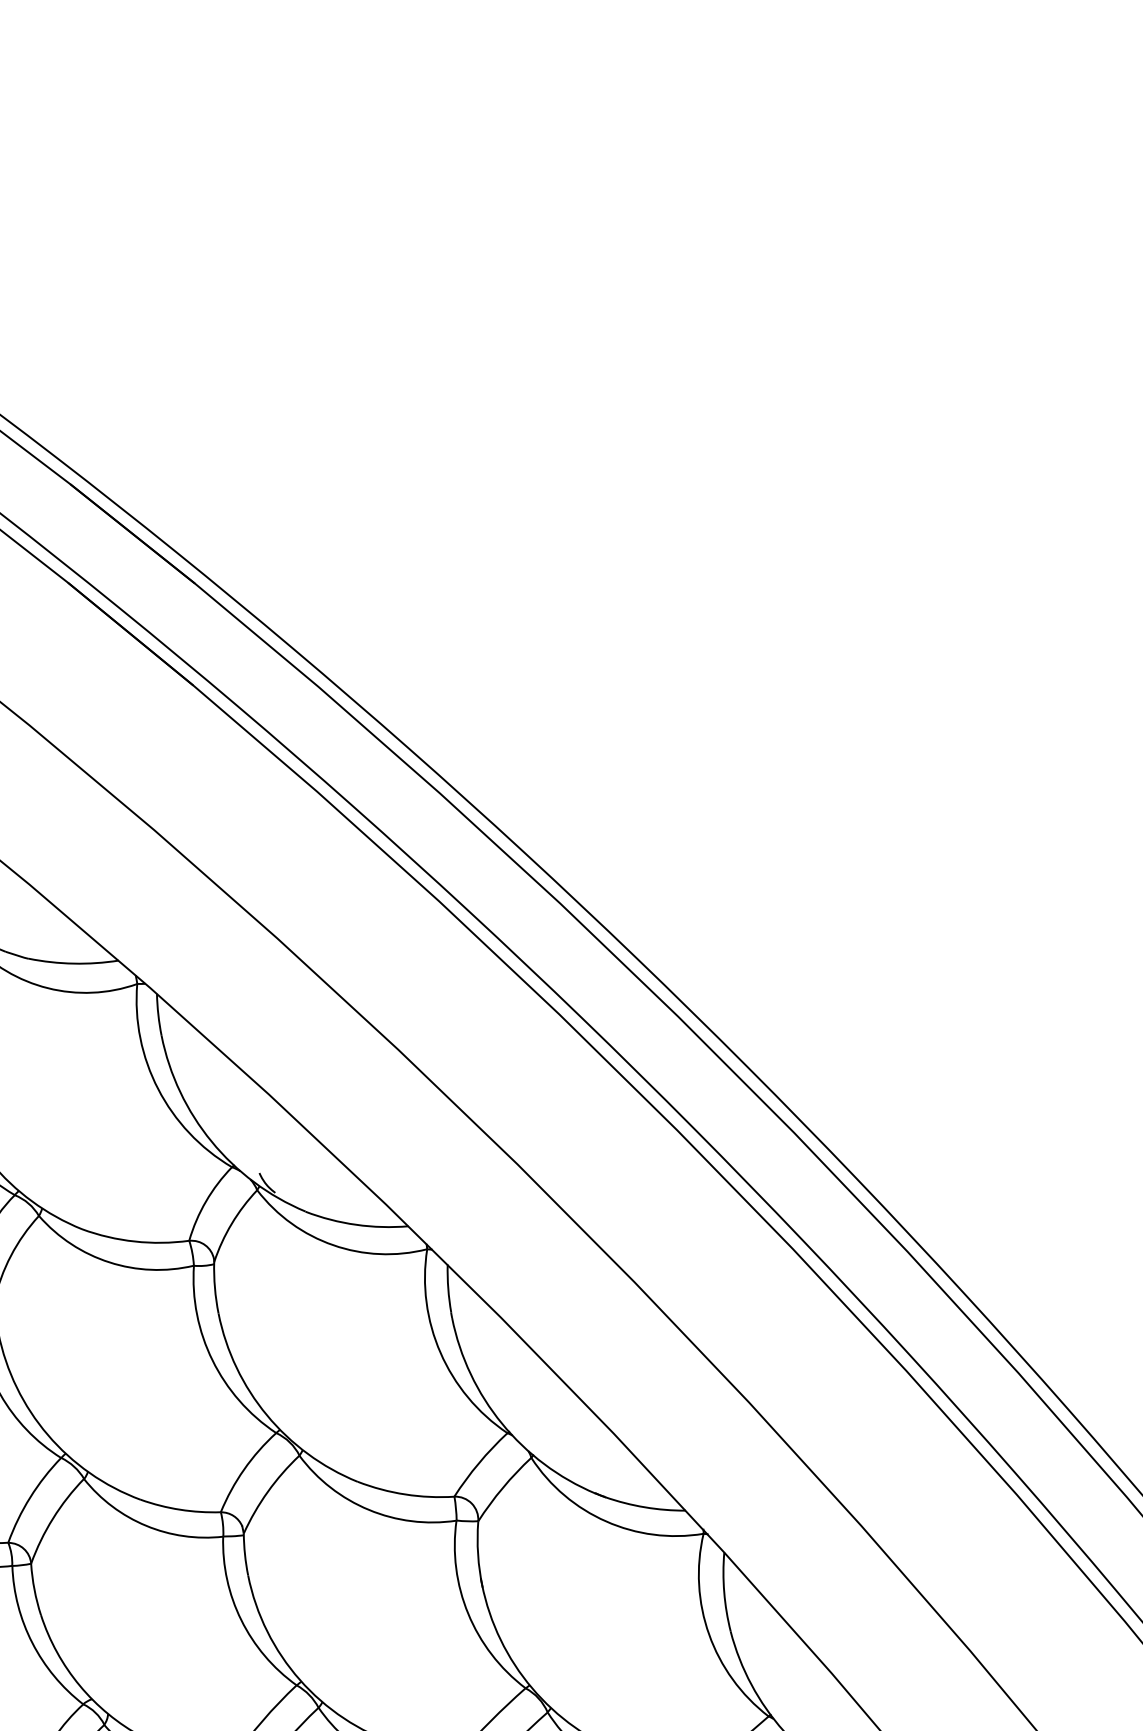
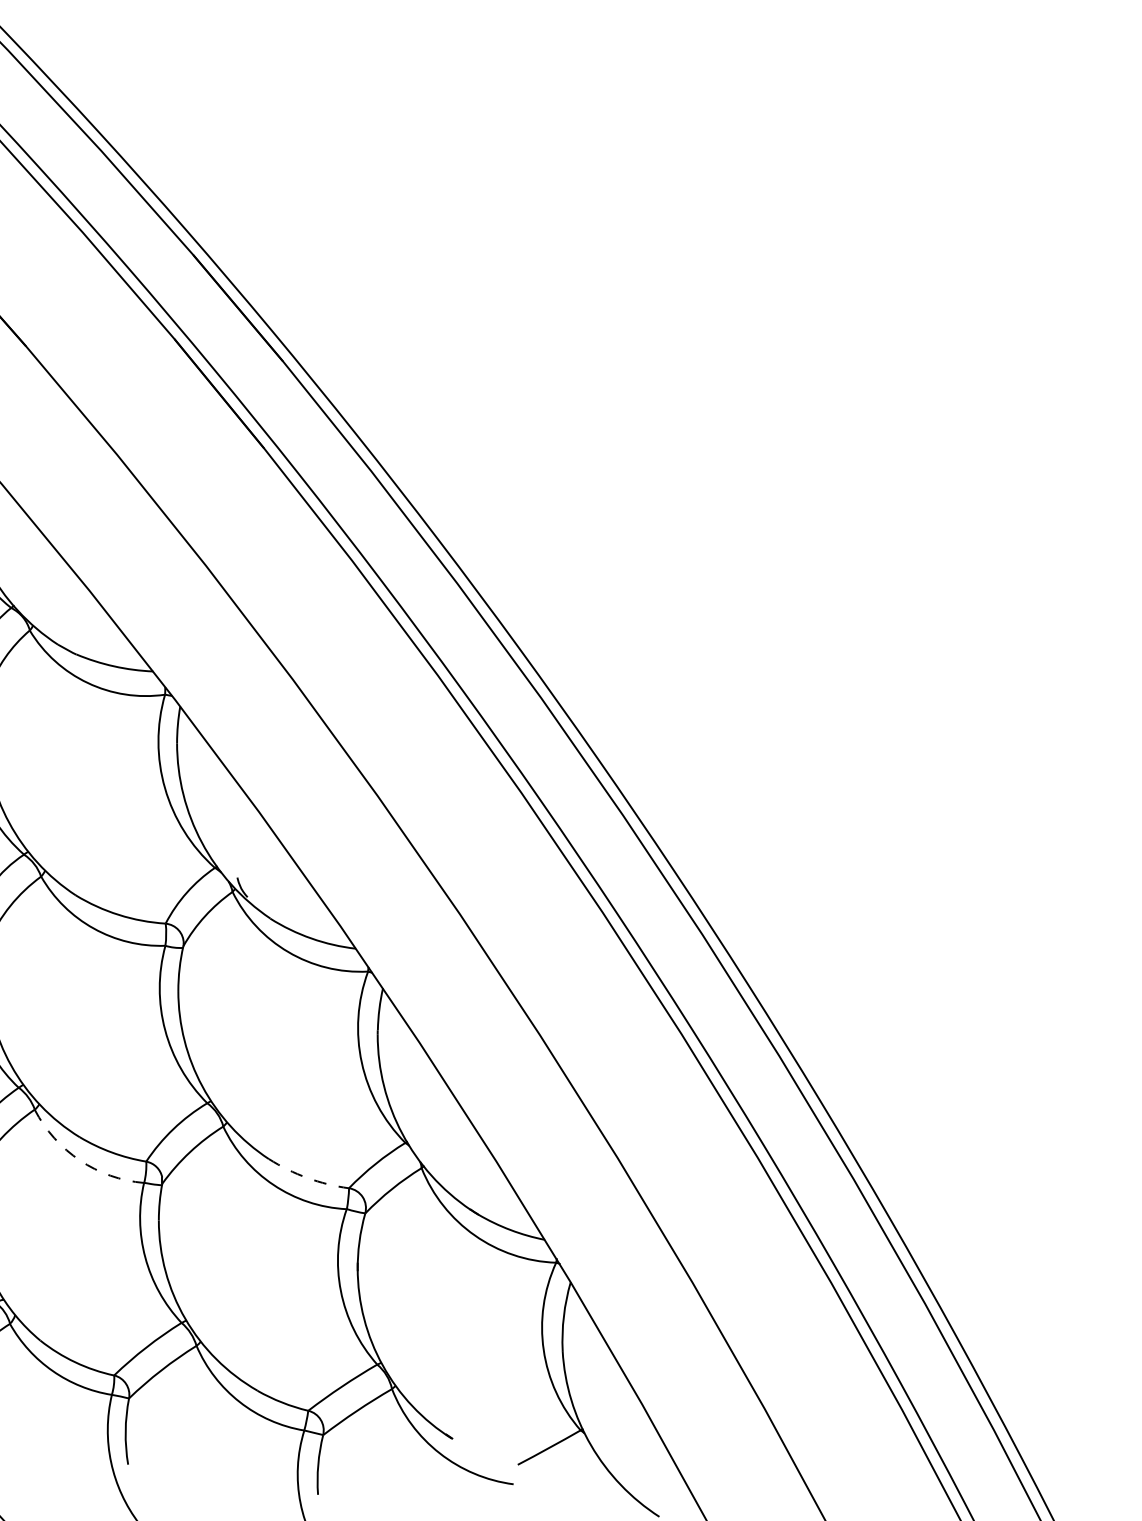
arc: (405, 1493) -> (307, 1177), solid -> dashed
arc: (146, 1525) -> (80, 1160), solid -> dashed

